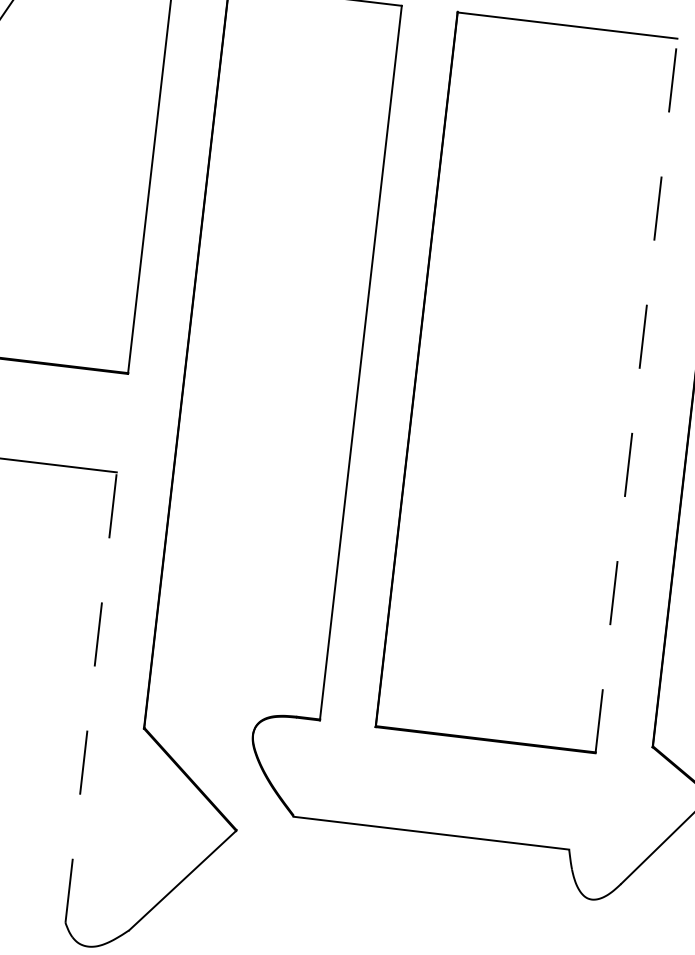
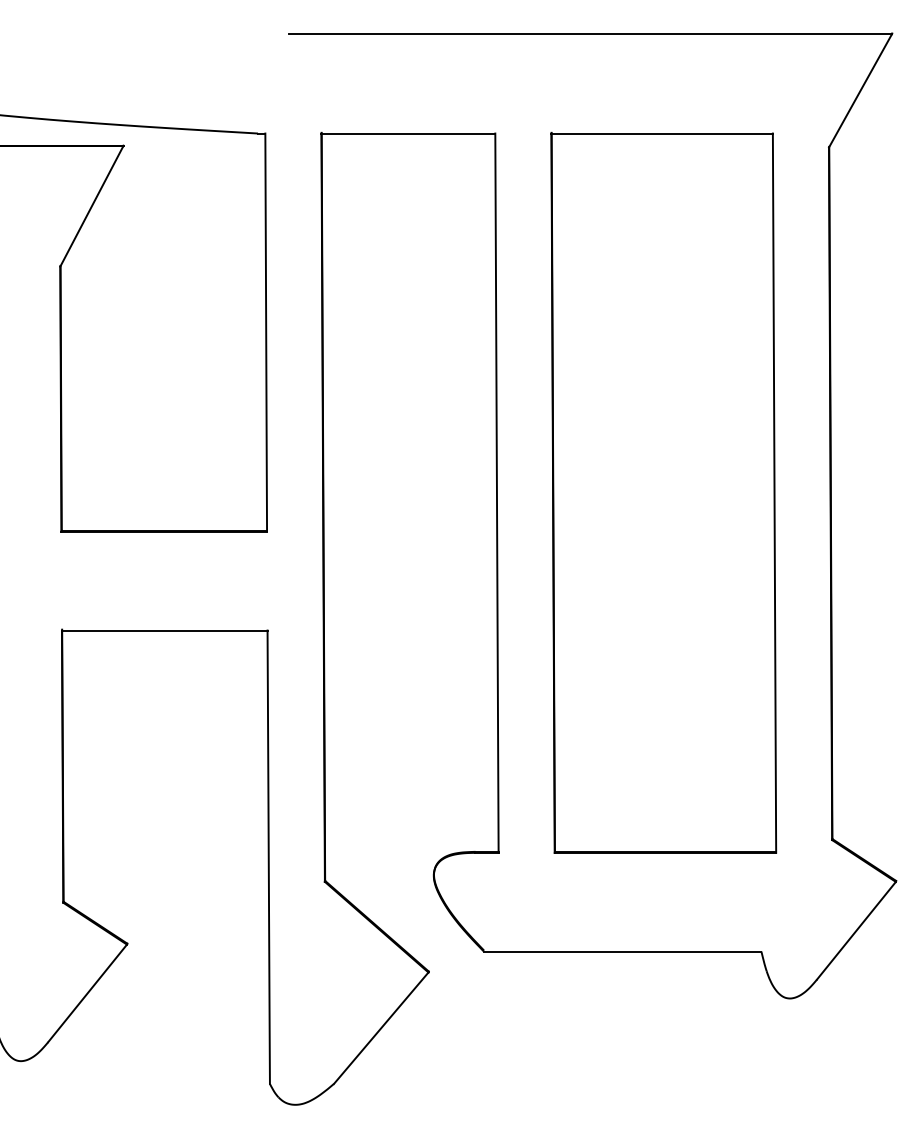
line: (636, 396) -> (774, 493), dashed -> solid
line: (90, 697) -> (268, 857), dashed -> solid

